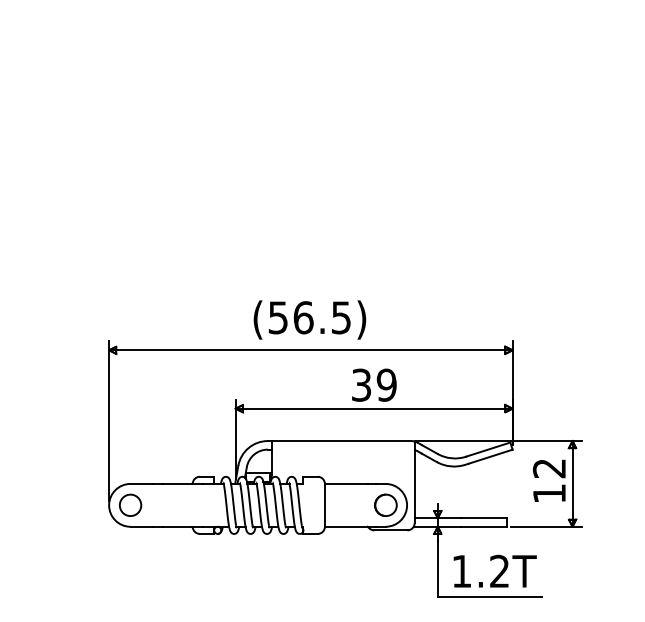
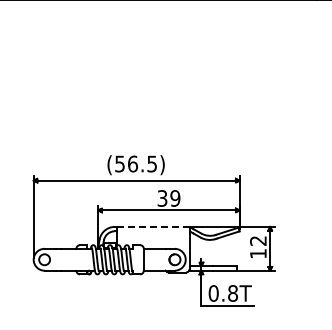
line: (341, 440) -> (152, 226), solid -> dashed
text: (481, 571) -> (223, 293), 1.2T -> 0.8T

